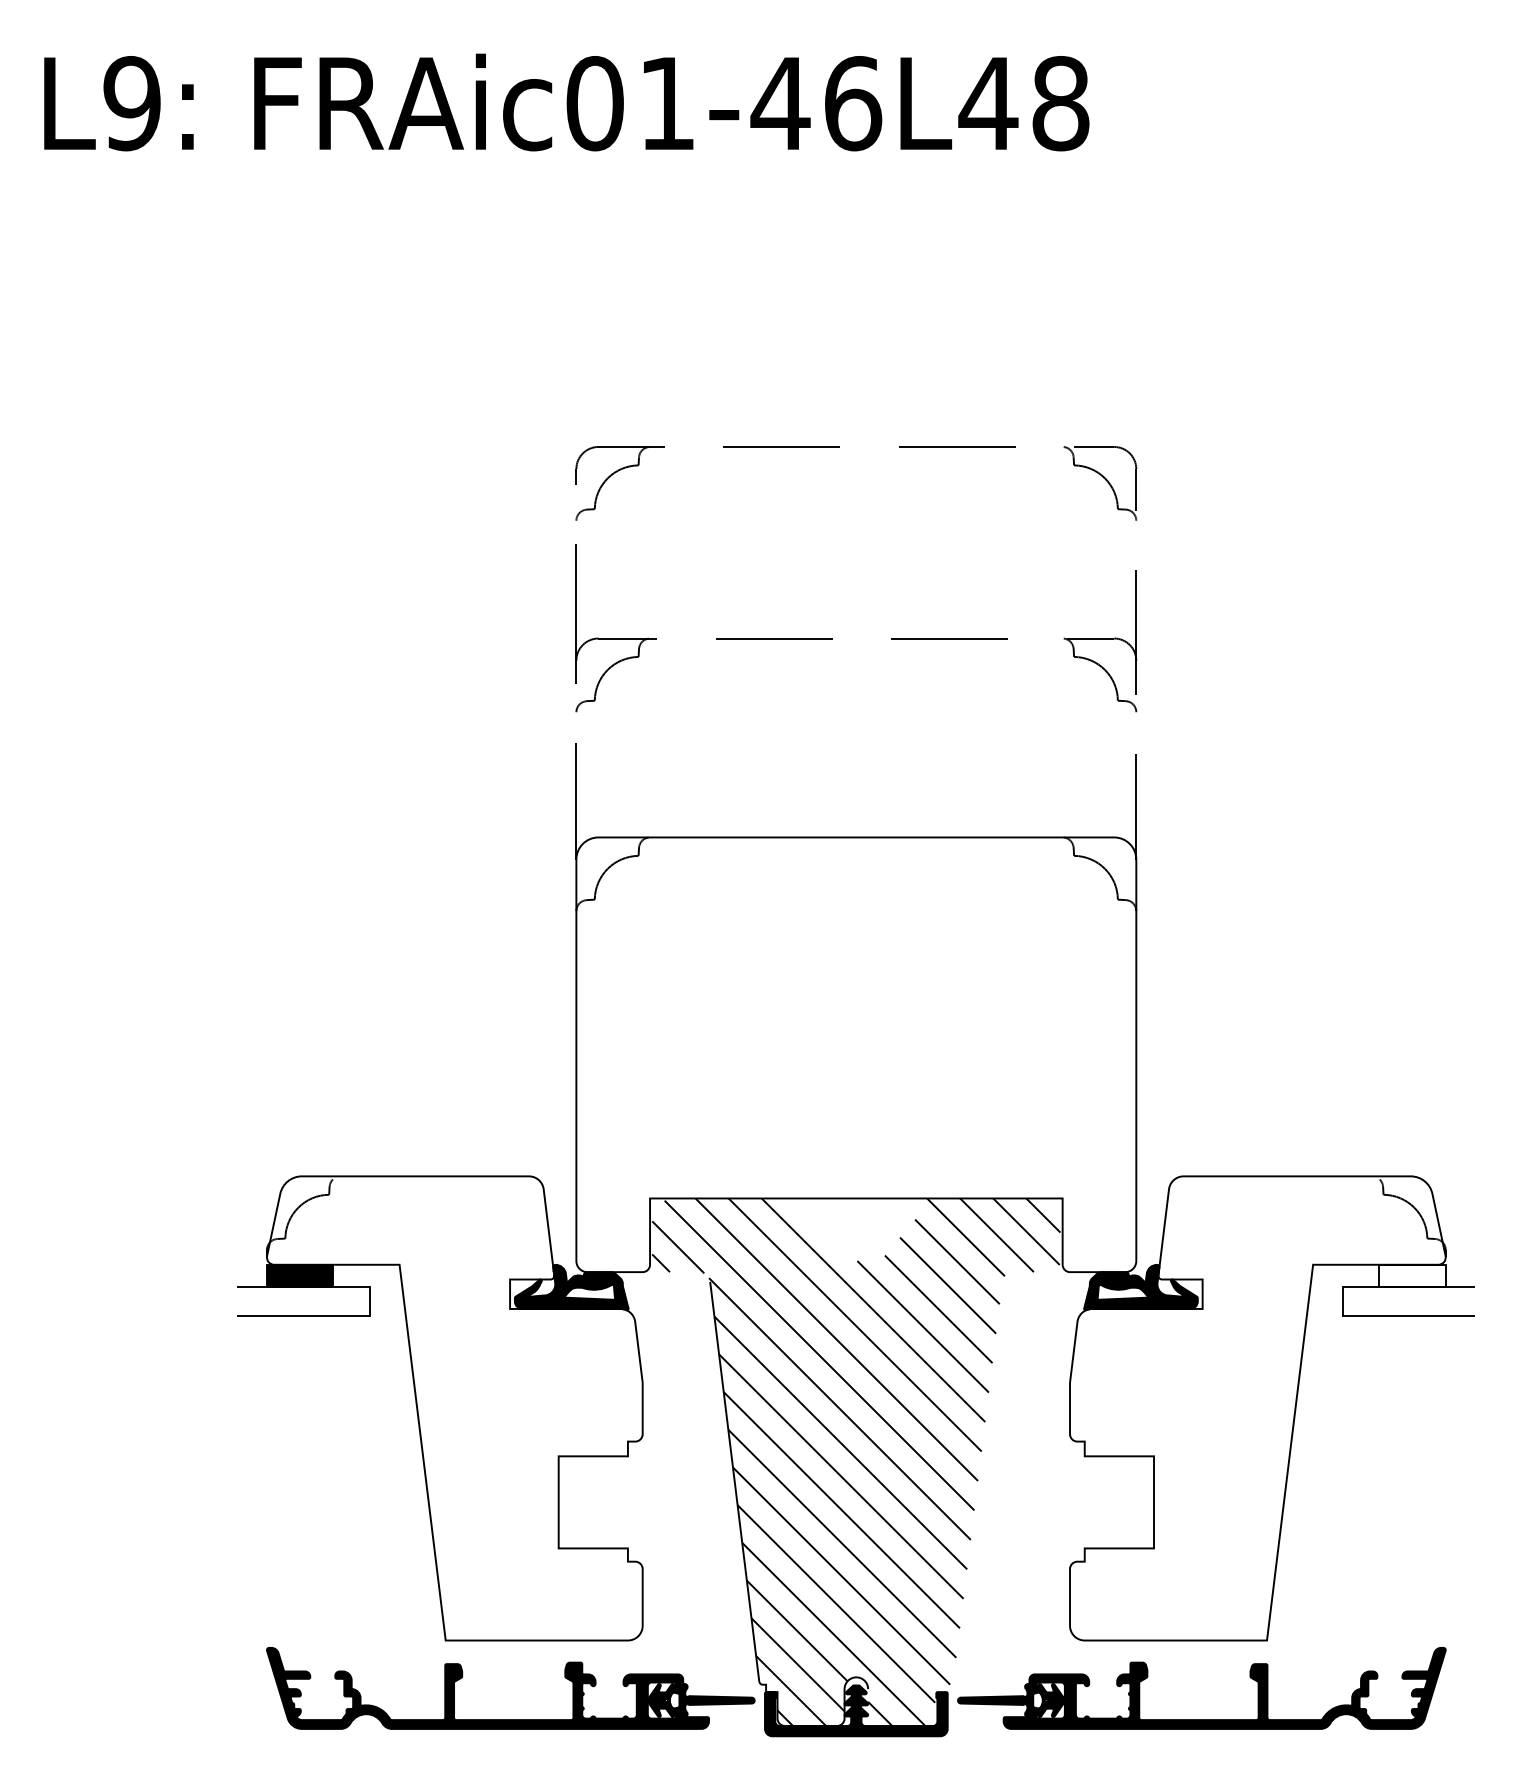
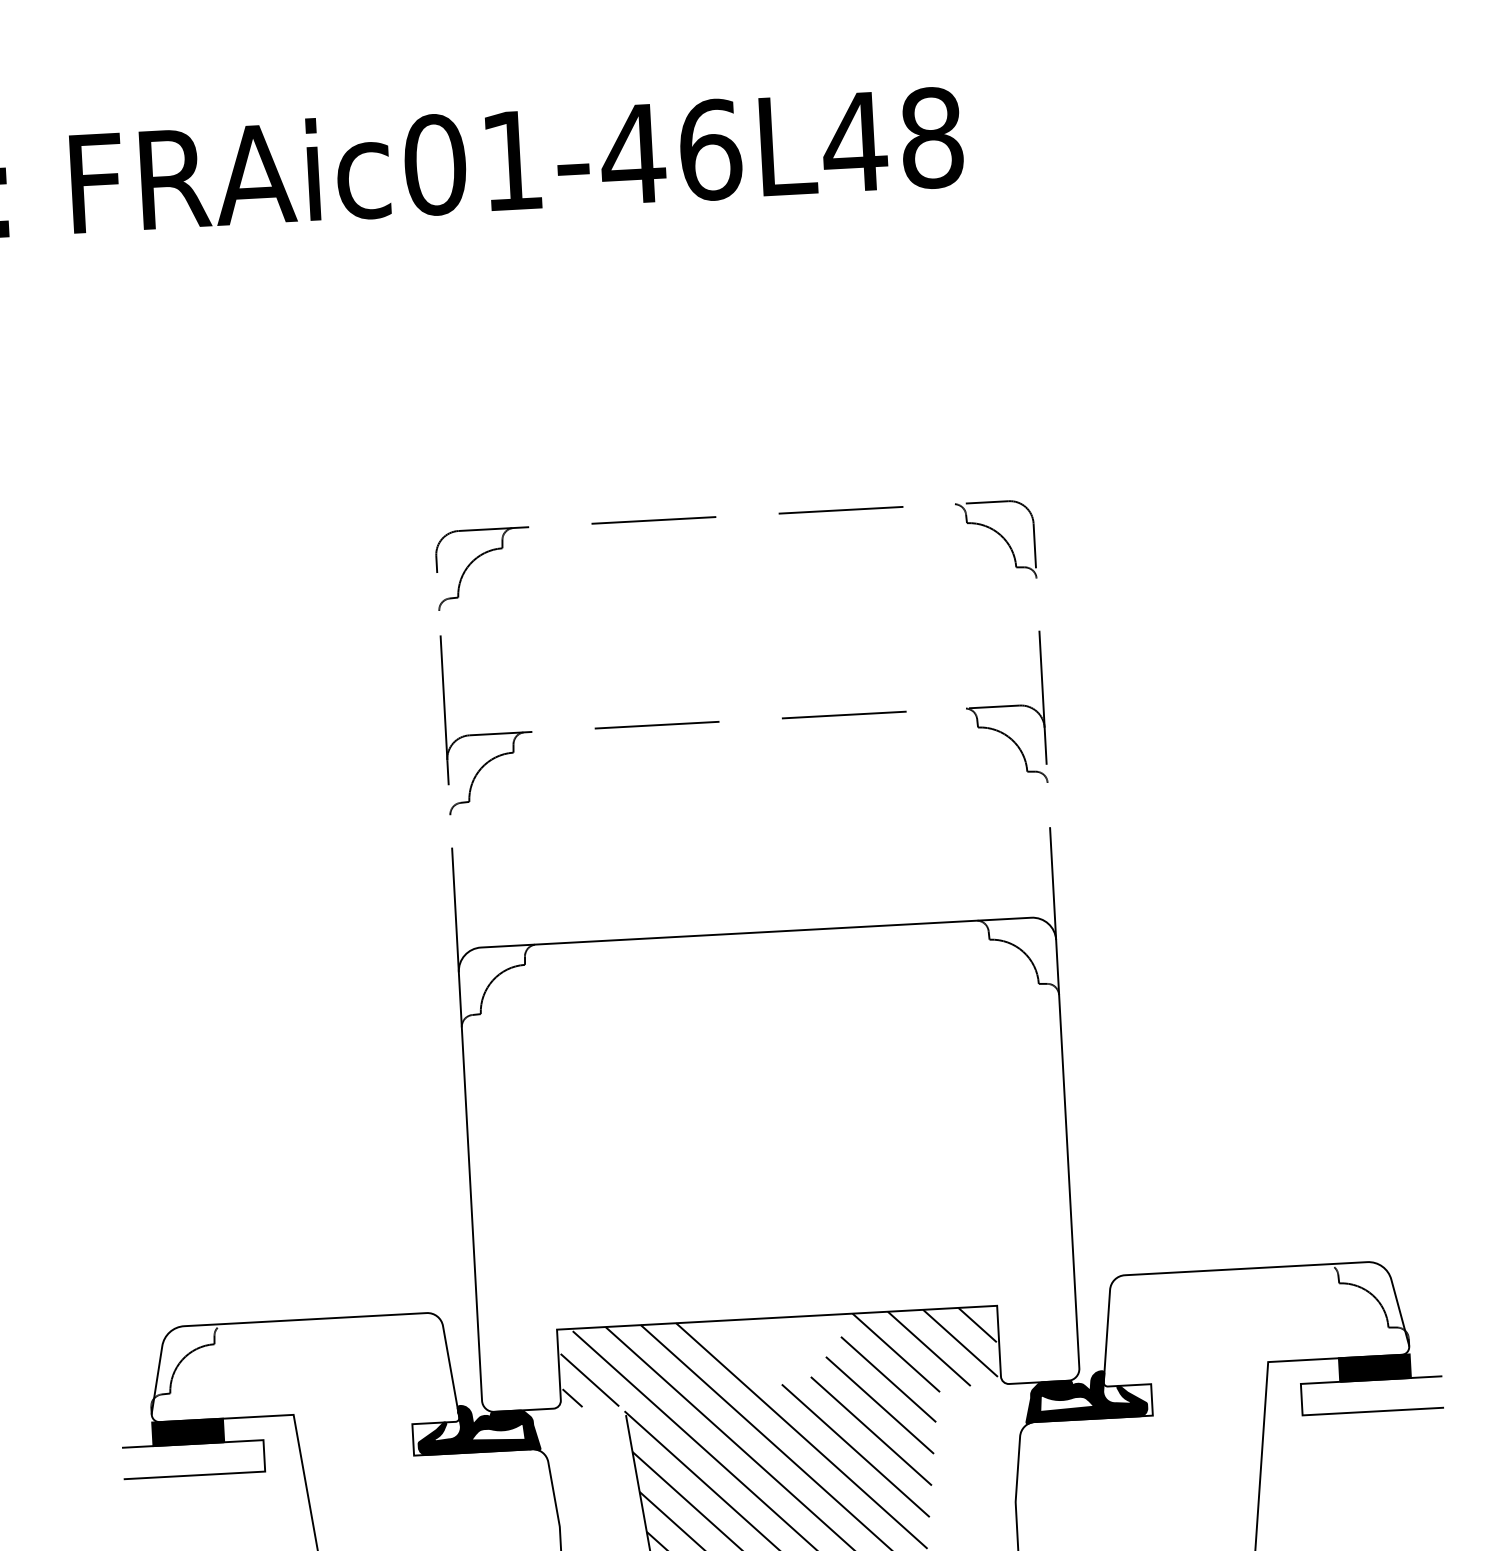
fill: (1412, 1275) -> (1374, 1367), added

